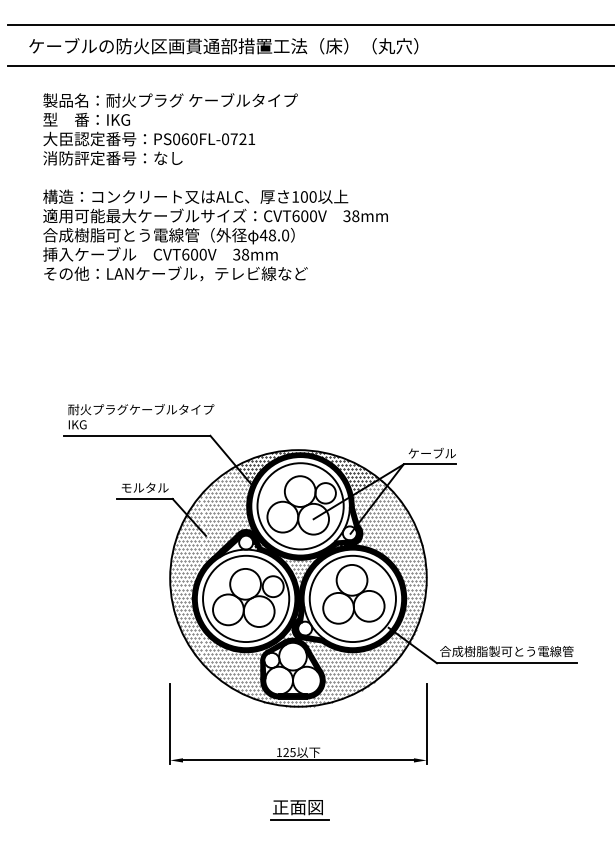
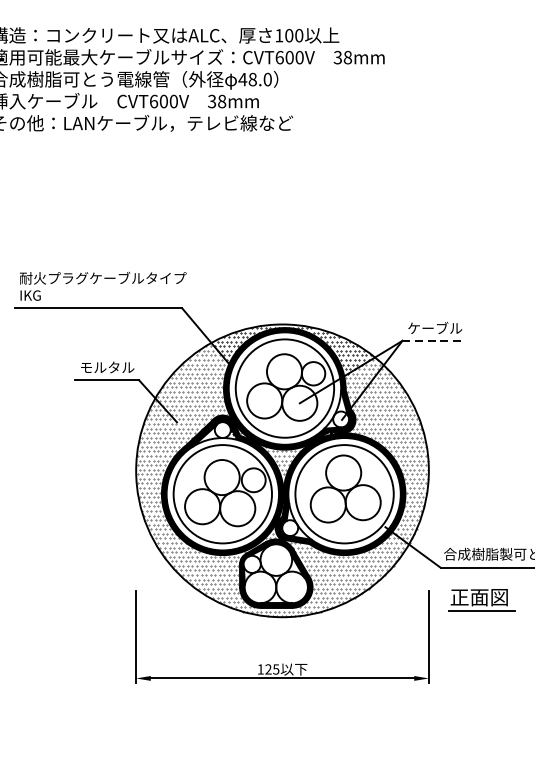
line: (429, 464) -> (432, 340), solid -> dashed
part: (299, 810) -> (481, 600), moved

